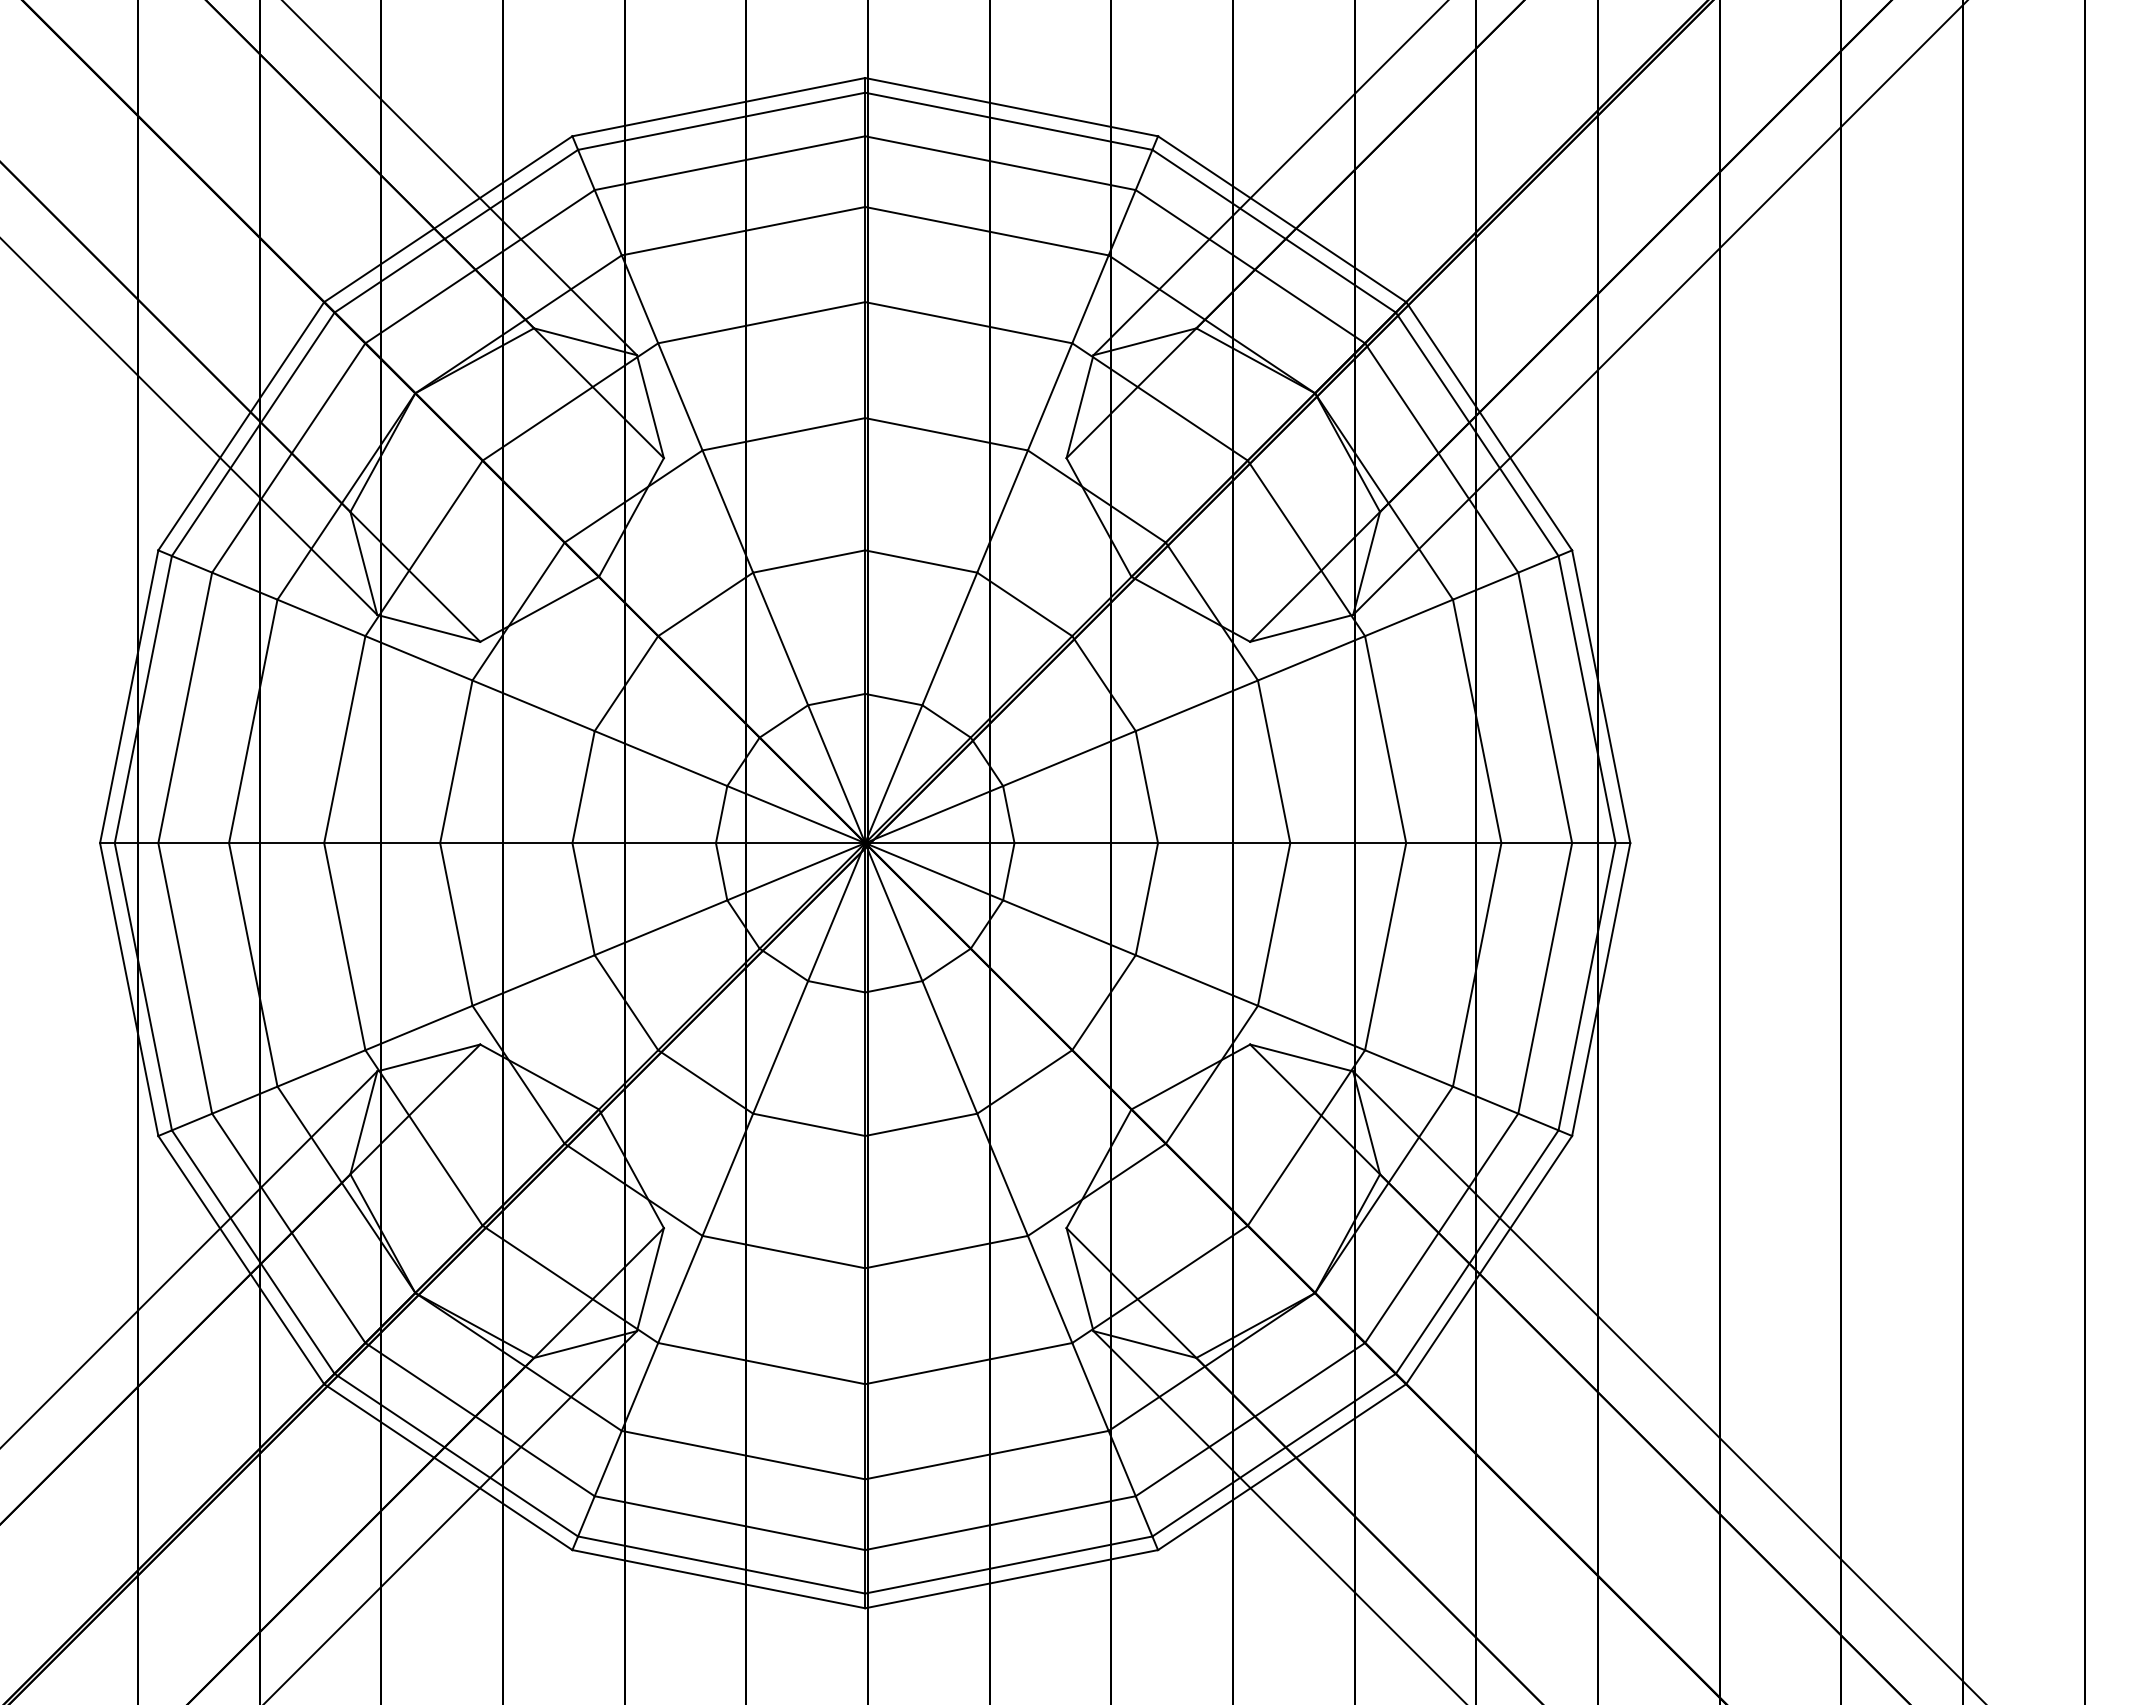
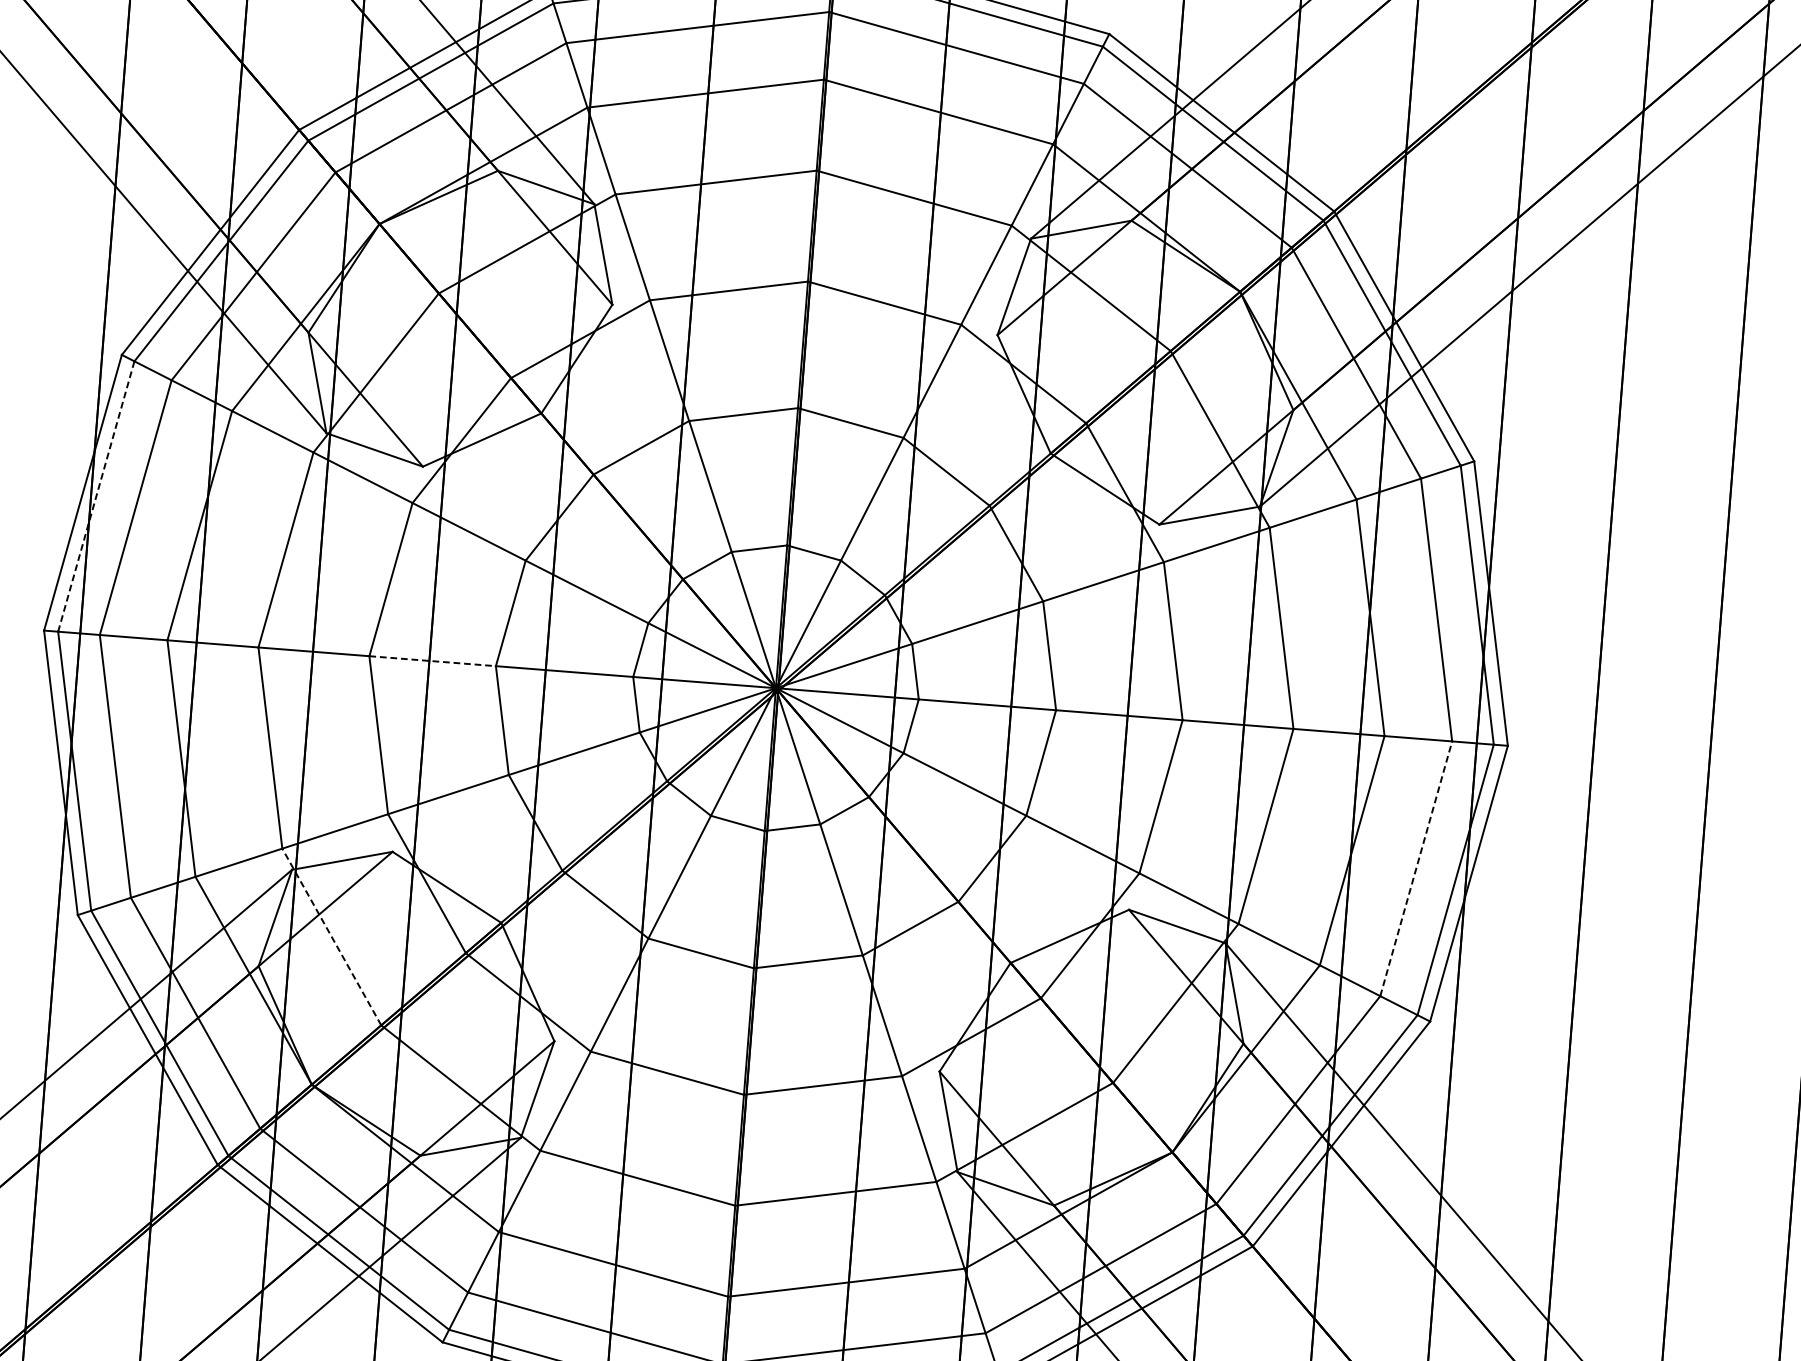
line: (143, 700) -> (96, 497), solid -> dashed
line: (506, 843) -> (432, 661), solid -> dashed
line: (1545, 978) -> (1416, 868), solid -> dashed
line: (424, 1137) -> (332, 936), solid -> dashed

